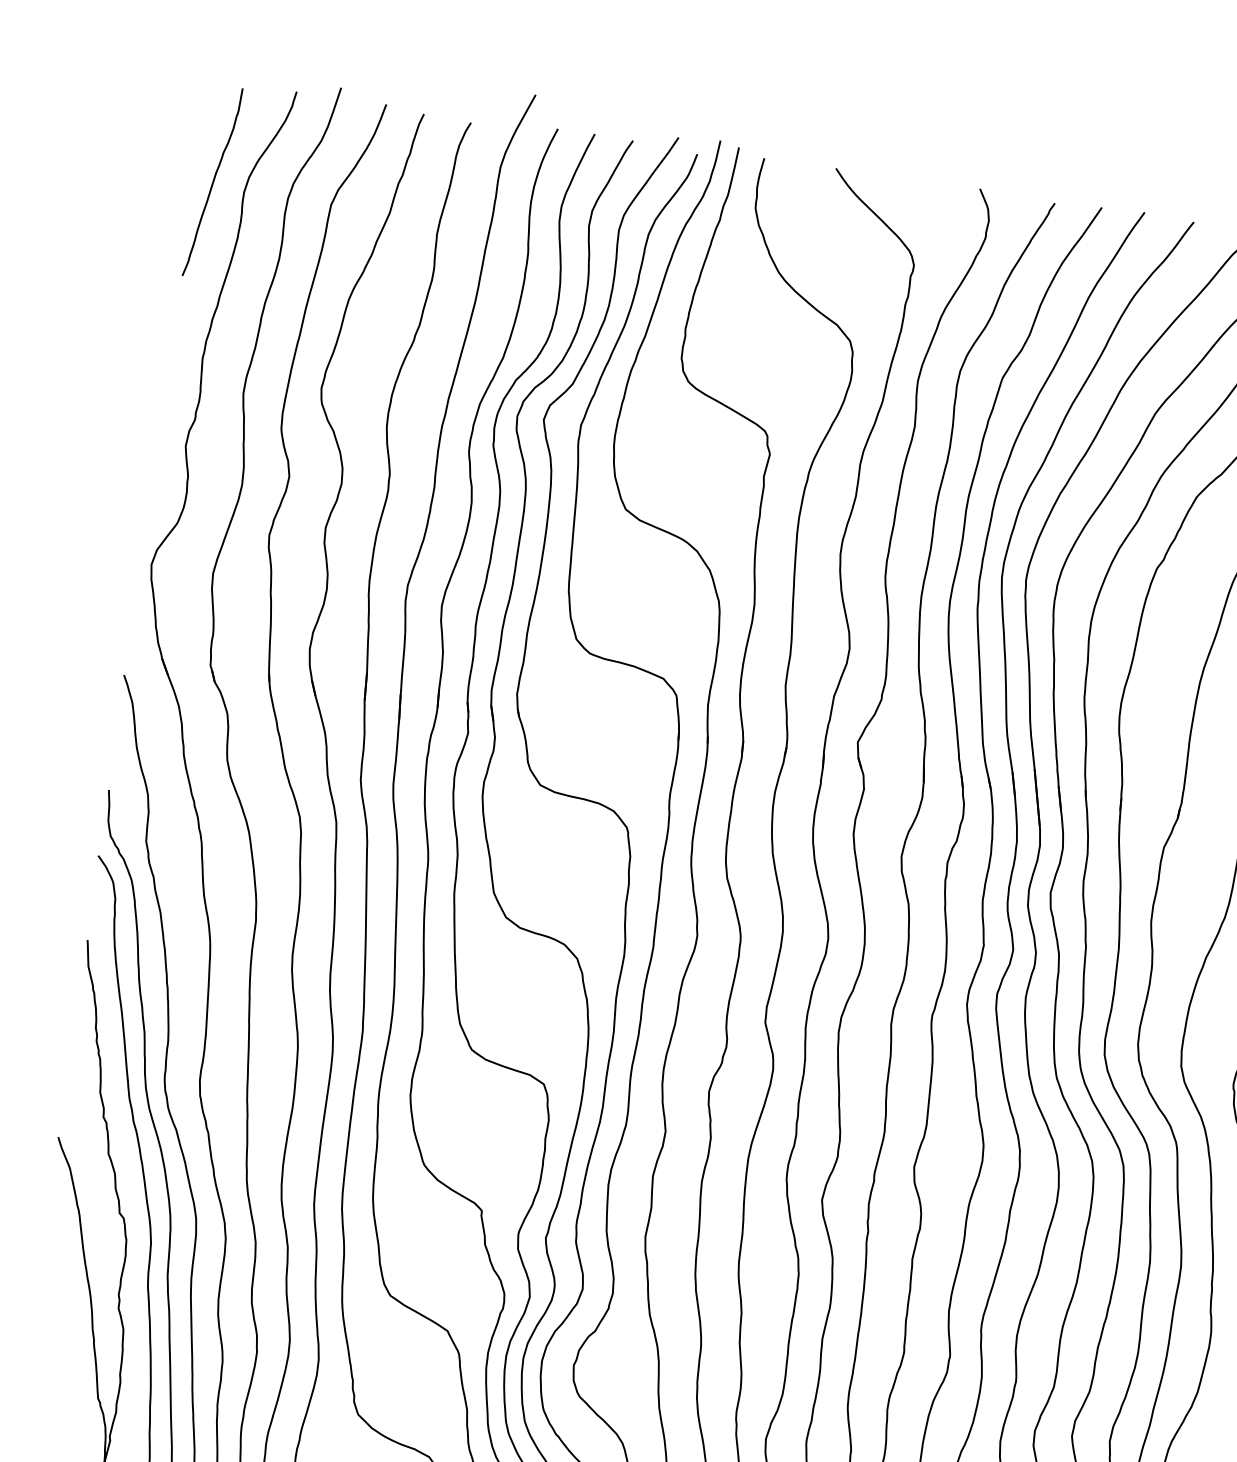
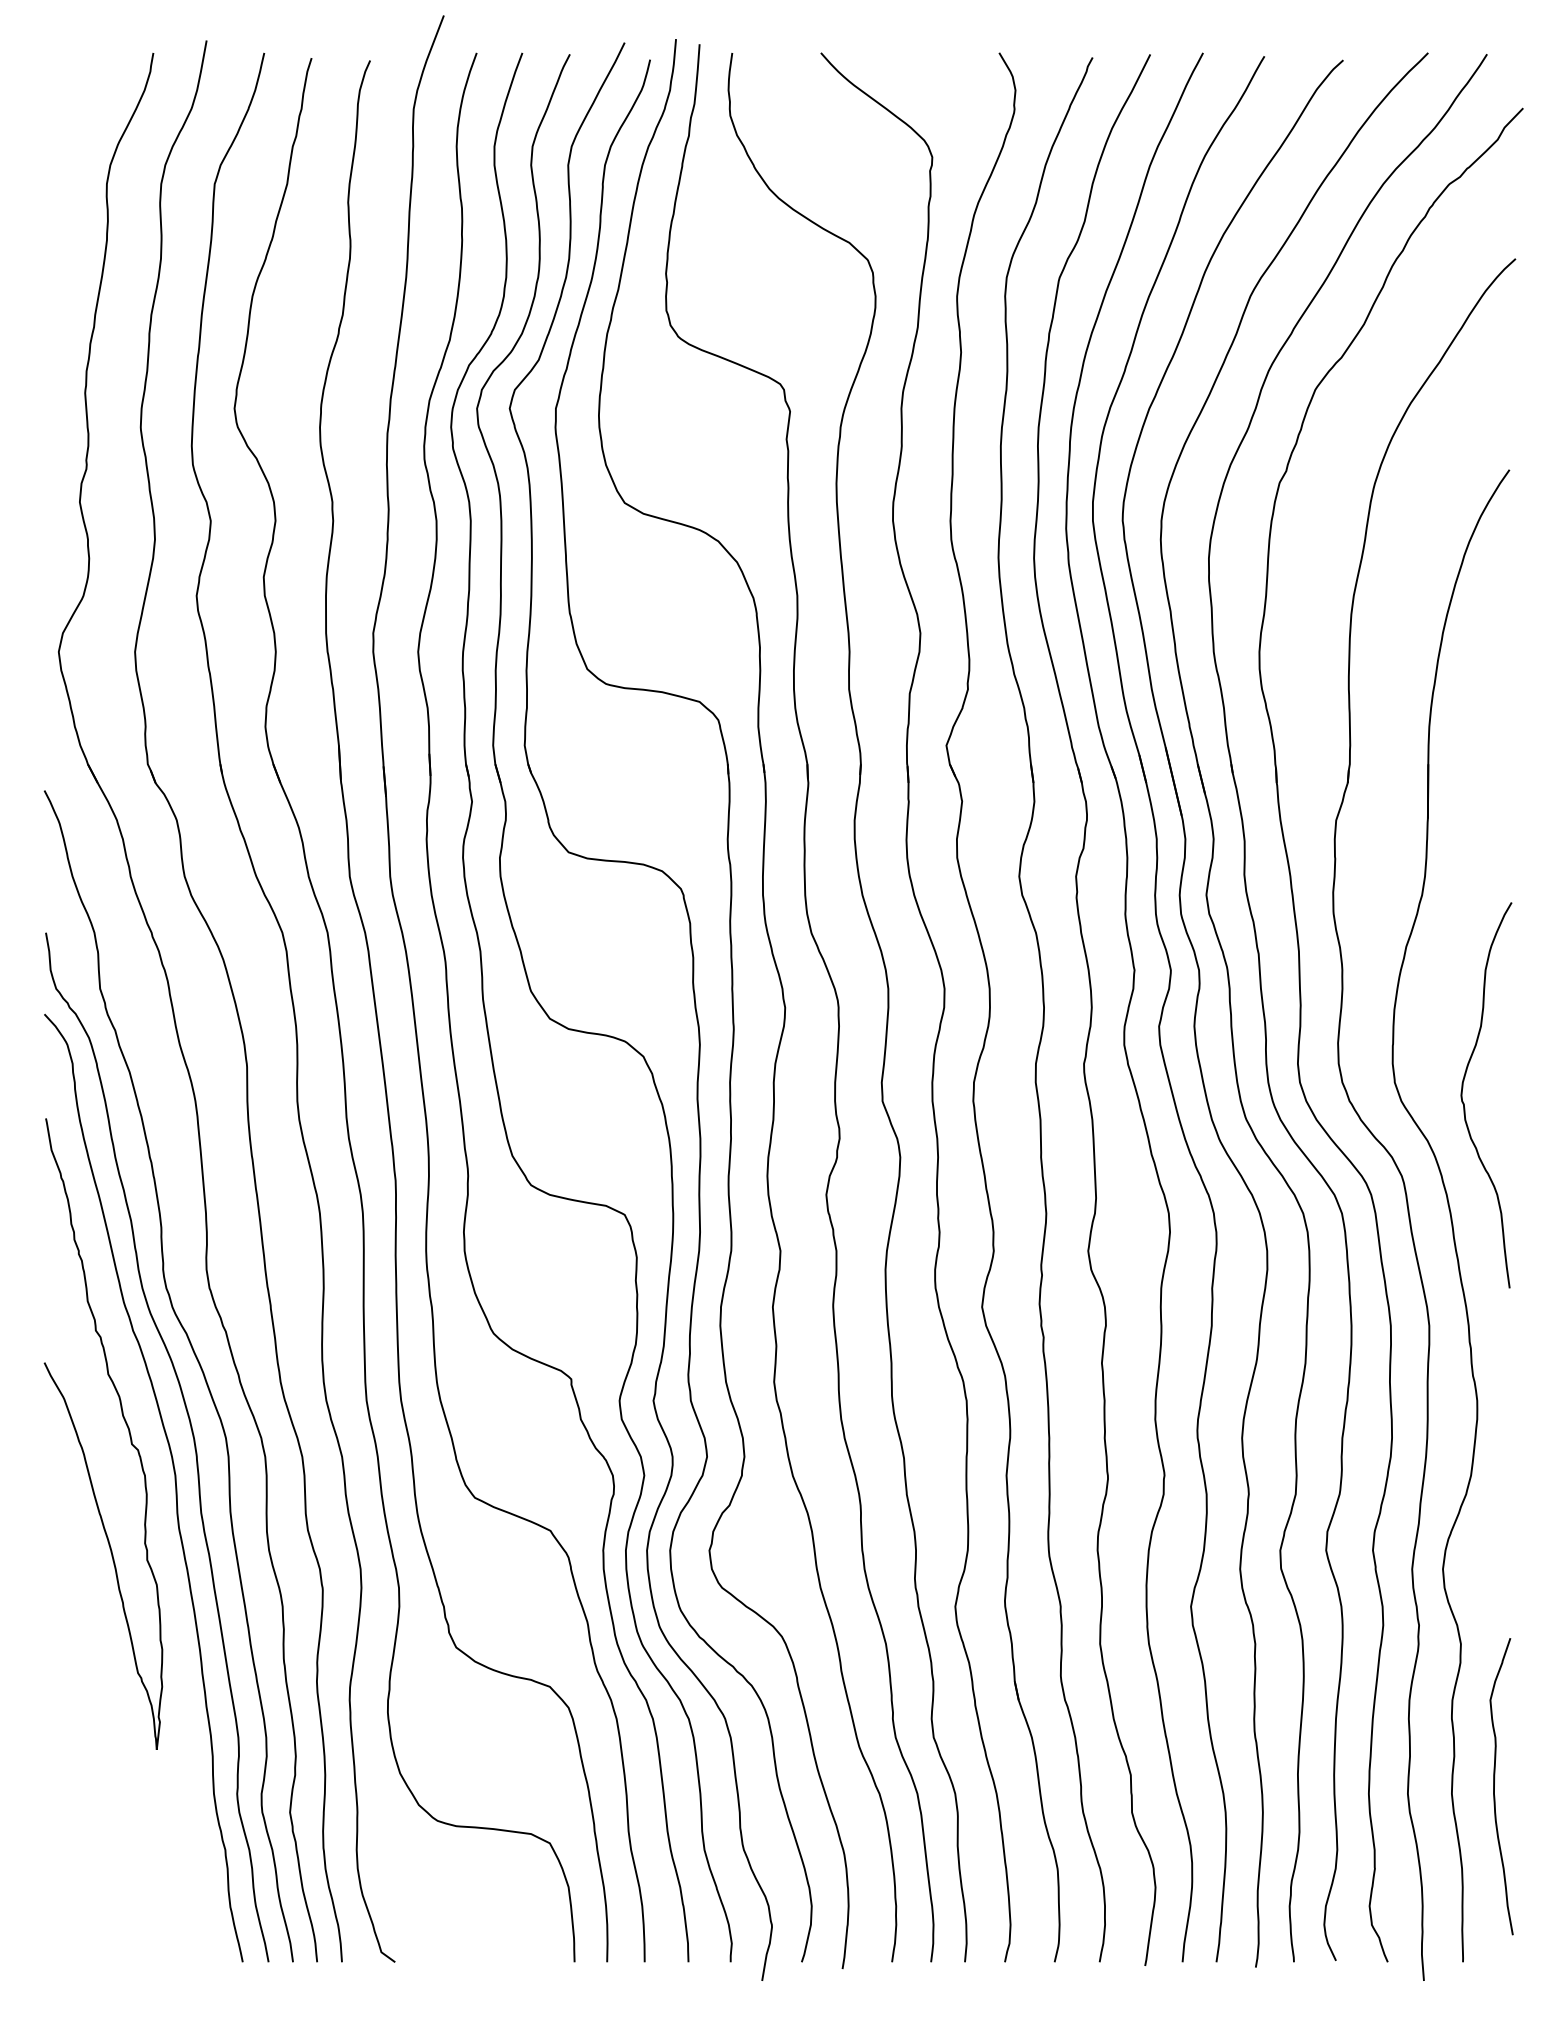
curve: (212, 182) -> (66, 177), removed

